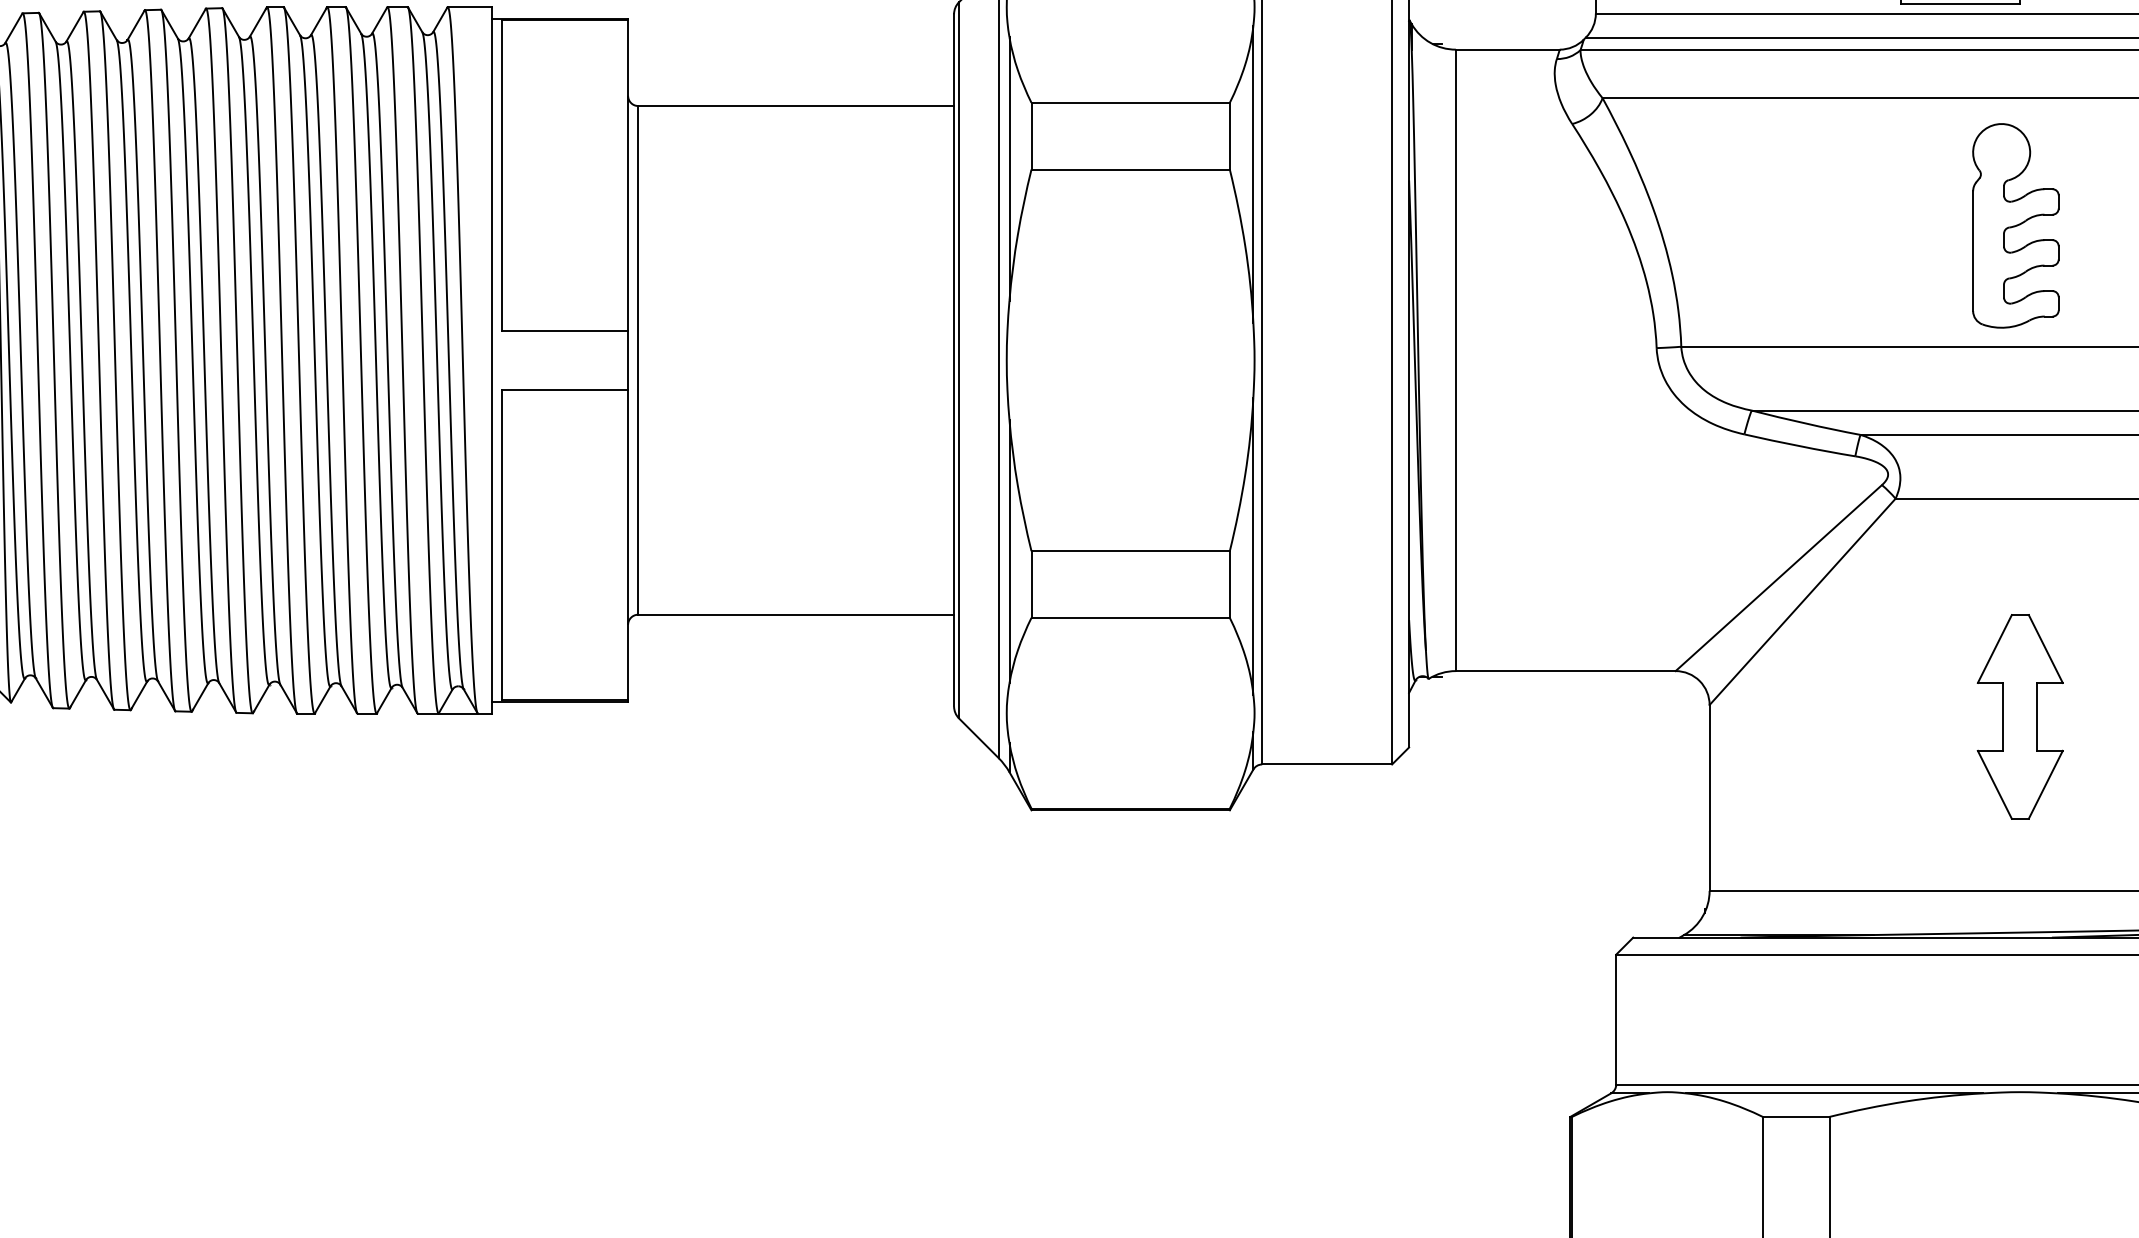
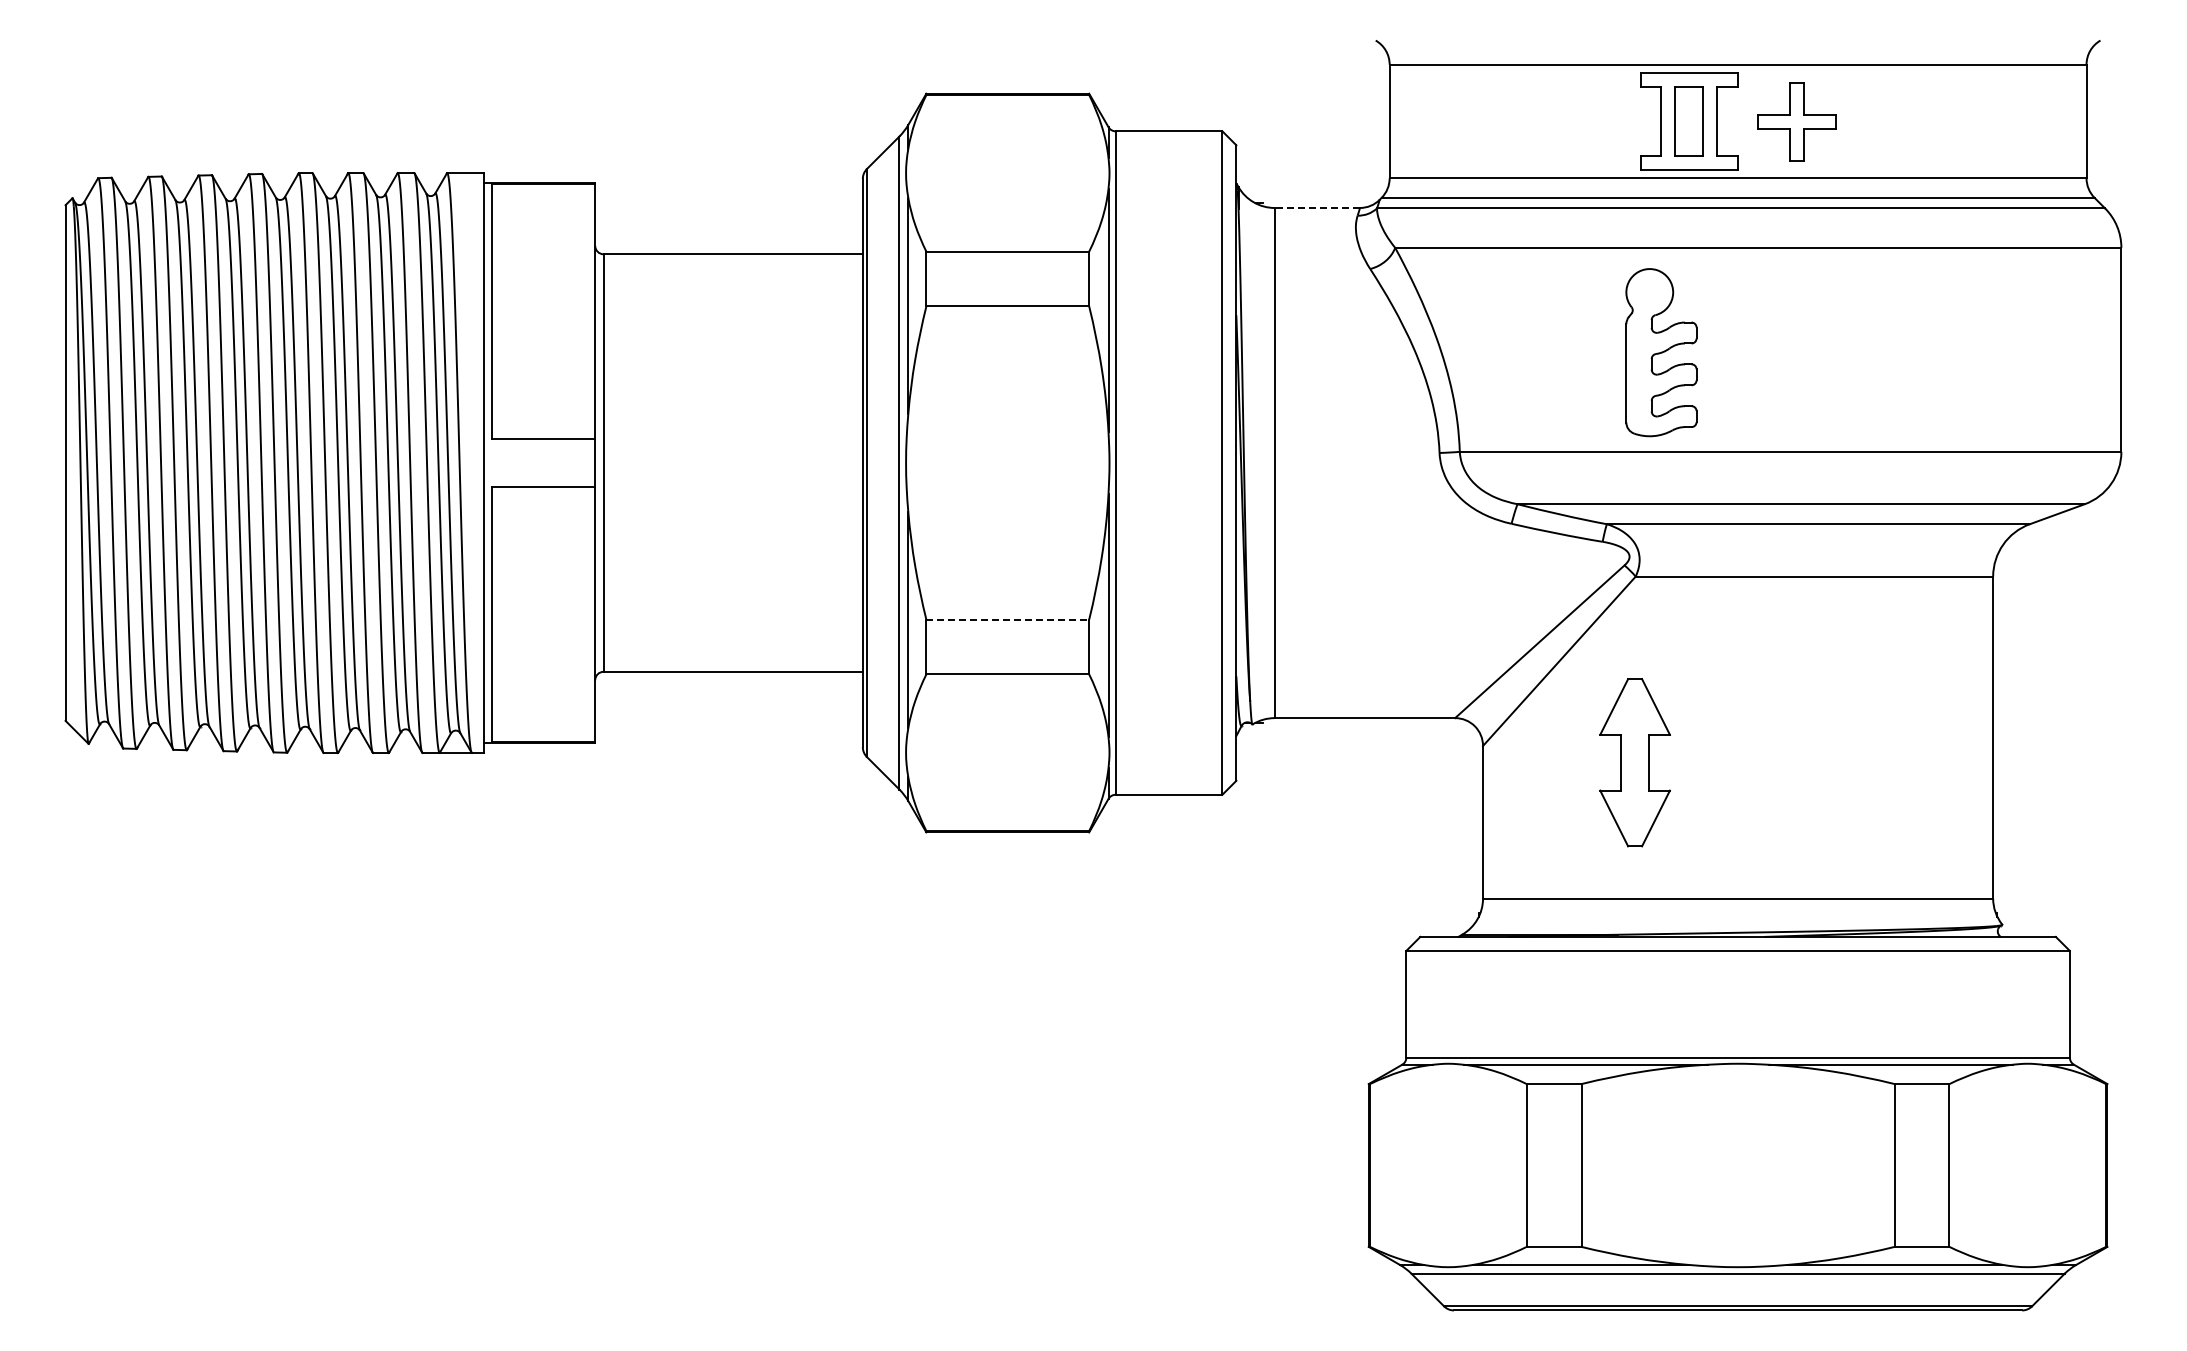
line: (1507, 50) -> (1317, 208), solid -> dashed
part: (2015, 225) -> (1661, 352), moved
line: (1131, 550) -> (1008, 619), solid -> dashed
part: (2019, 716) -> (1634, 762), moved

